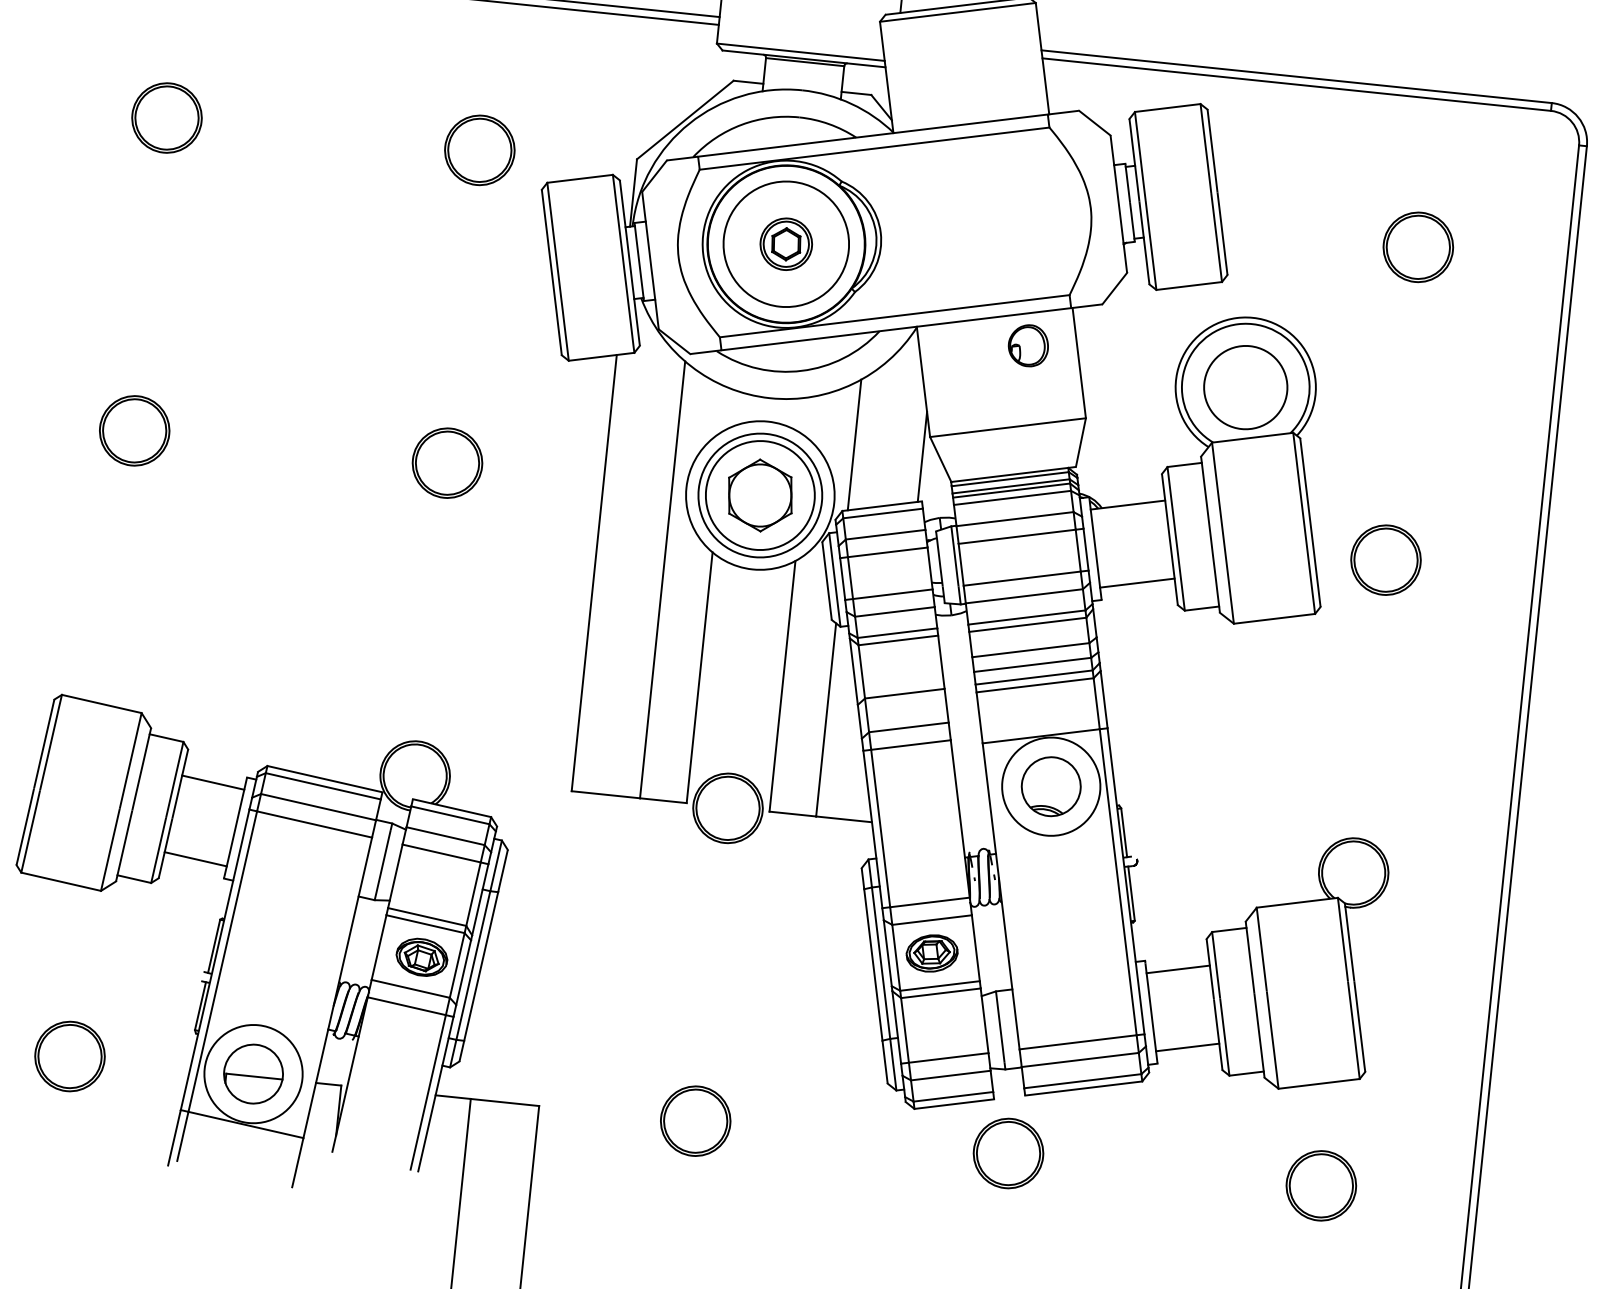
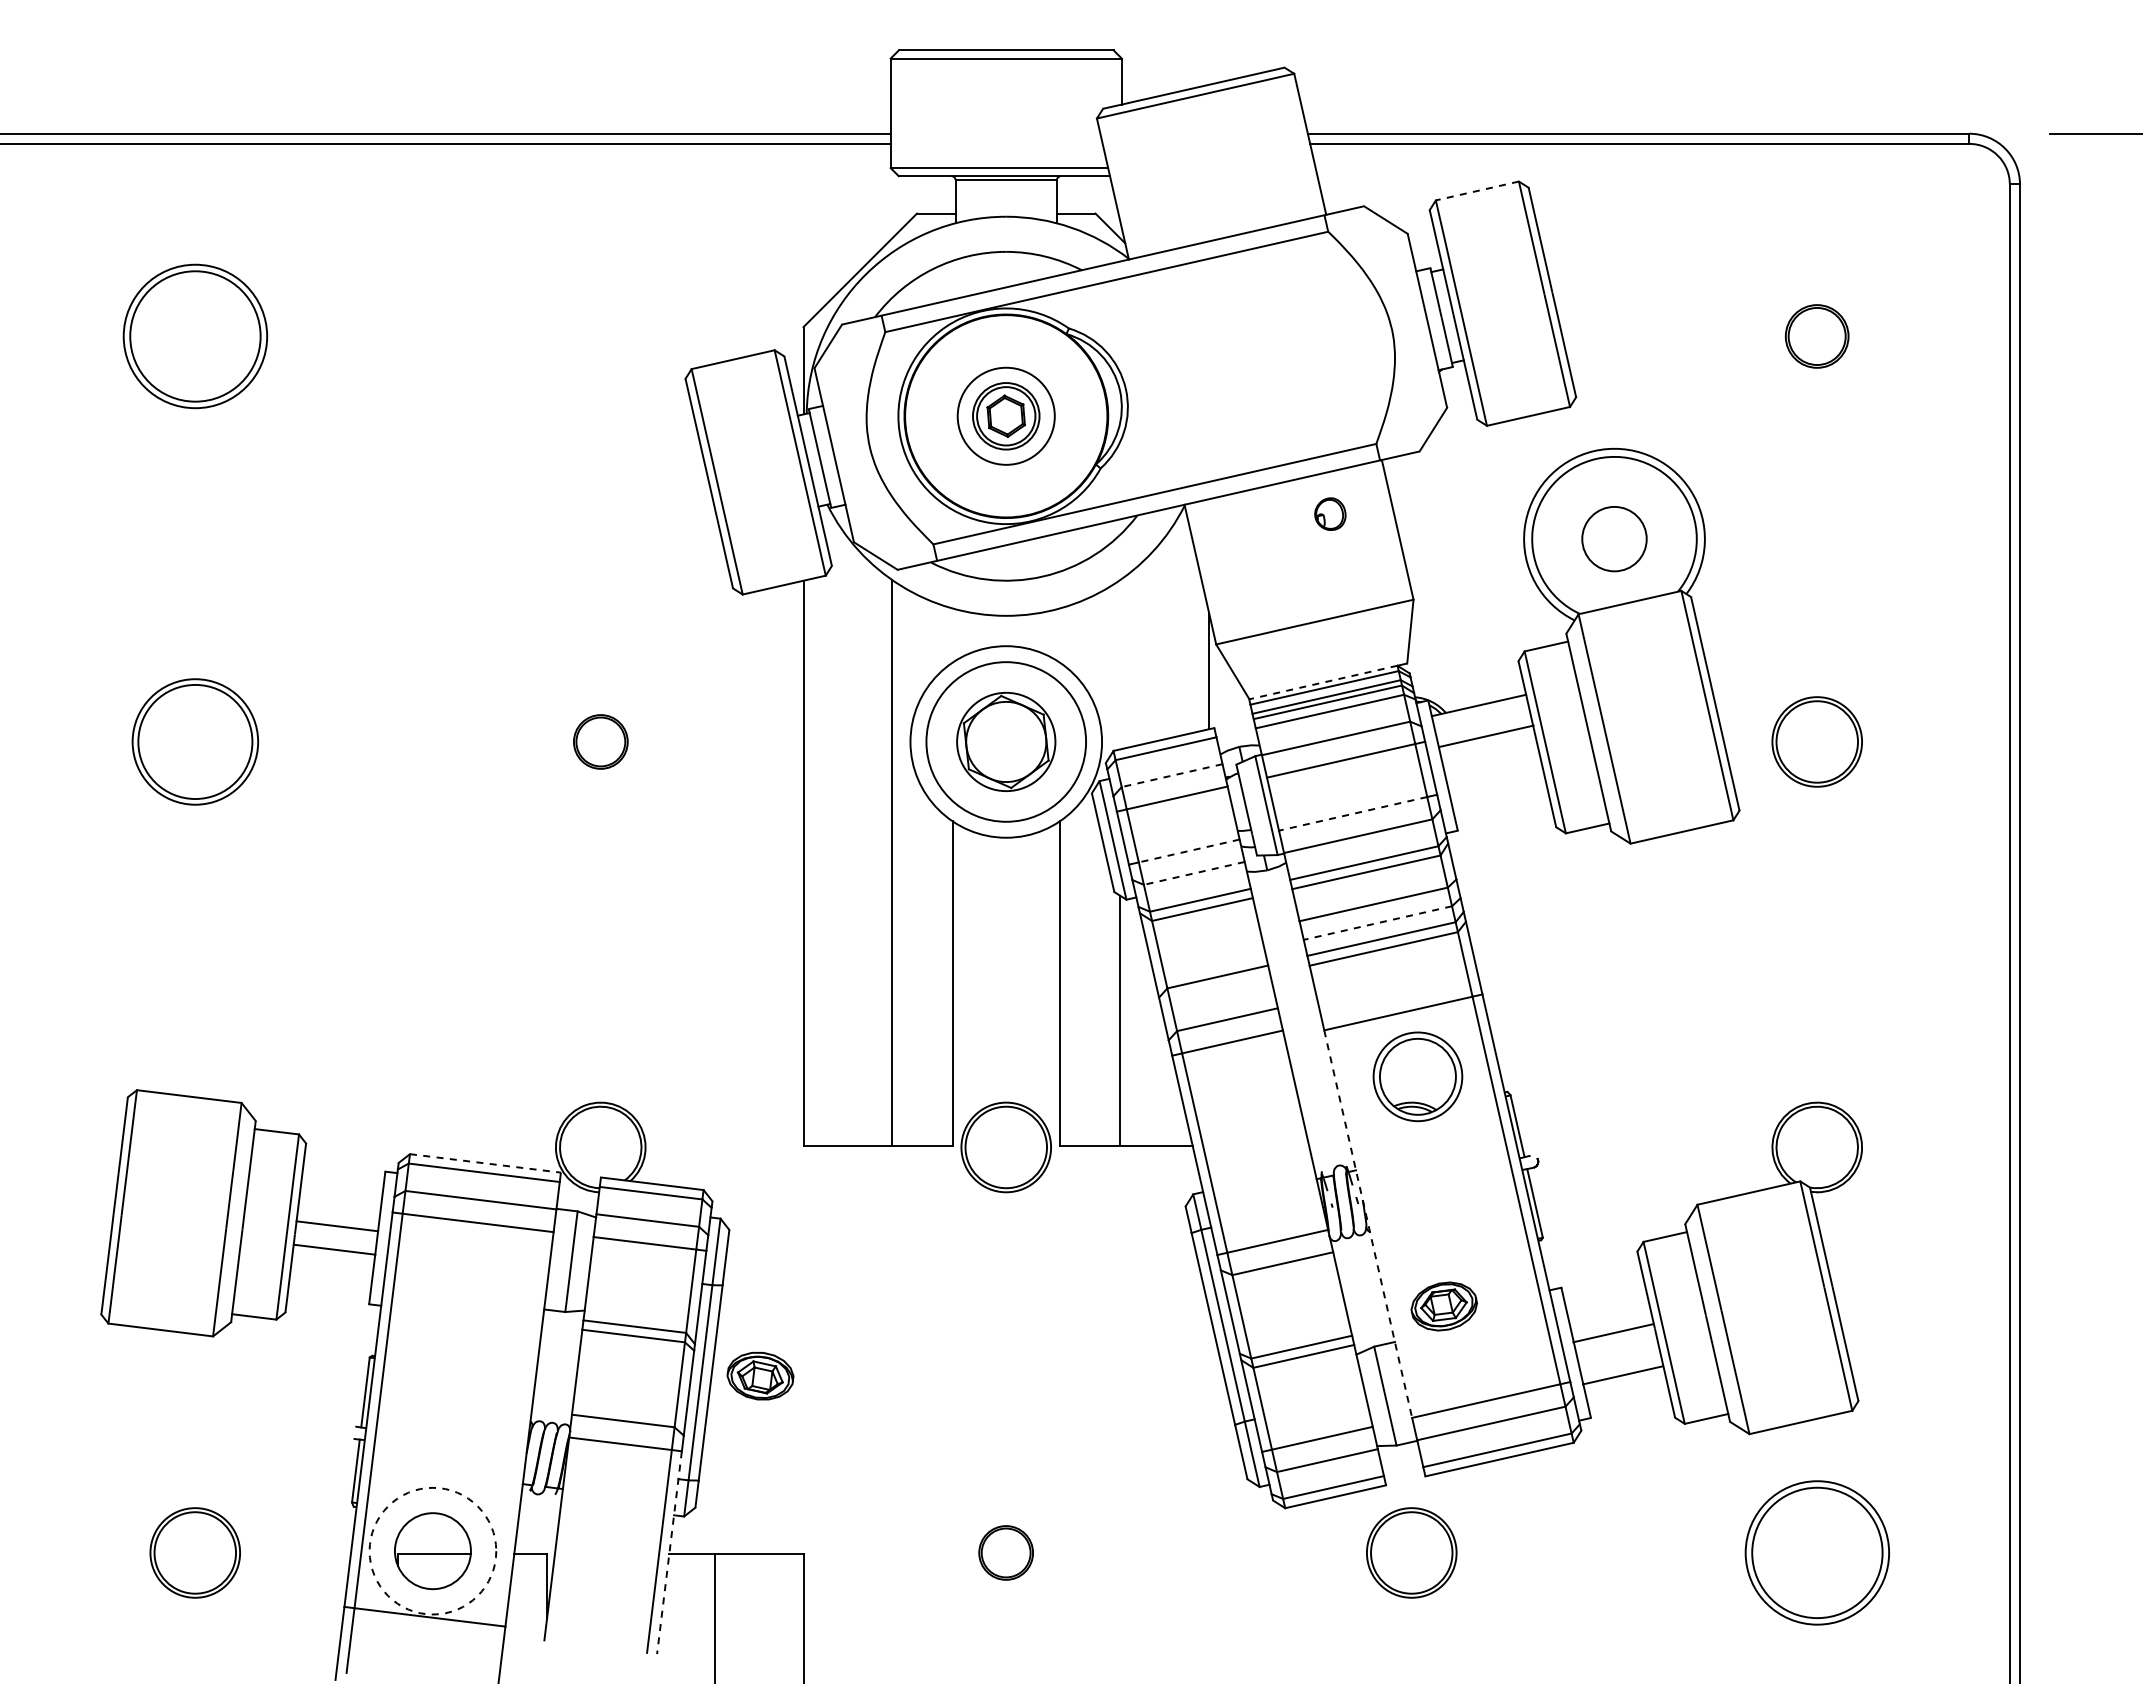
line: (1167, 107) -> (1477, 190), solid -> dashed
part: (166, 118) -> (194, 336), size x1.6
part: (479, 150) -> (600, 336), removed
circle: (786, 244) -> (1006, 416), size x0.6
part: (1417, 247) -> (1816, 336), size x0.7
part: (1028, 345) -> (1330, 513), size x0.6
circle: (1245, 387) -> (1614, 538), size x0.6
part: (134, 430) -> (194, 741), size x1.4
line: (854, 444) -> (1120, 664), removed
part: (447, 462) -> (600, 741), size x0.6
line: (1009, 474) -> (1322, 682), solid -> dashed
circle: (760, 495) -> (1006, 741), size x0.7
line: (885, 534) -> (1172, 775), solid -> dashed
line: (1021, 578) -> (1352, 813), solid -> dashed
line: (1137, 583) -> (1486, 736), moved
line: (893, 593) -> (1189, 850), solid -> dashed
line: (895, 612) -> (1194, 873), solid -> dashed
line: (1032, 665) -> (1377, 923), solid -> dashed
line: (324, 779) -> (485, 1163), solid -> dashed
line: (213, 782) -> (334, 1249), moved
circle: (1050, 786) -> (1417, 1076), size x0.7
line: (195, 859) -> (337, 1226), moved
line: (1001, 896) -> (1368, 1224), solid -> dashed
part: (931, 953) -> (1443, 1306), moved
part: (421, 957) -> (760, 1376), moved
line: (1177, 969) -> (1622, 1375), moved
line: (1187, 1047) -> (1613, 1333), moved
circle: (253, 1073) -> (432, 1550), solid -> dashed
line: (435, 1094) -> (669, 1553), solid -> dashed
part: (695, 1120) -> (1005, 1552), size x0.6
part: (1320, 1185) -> (1816, 1552), size x1.6

